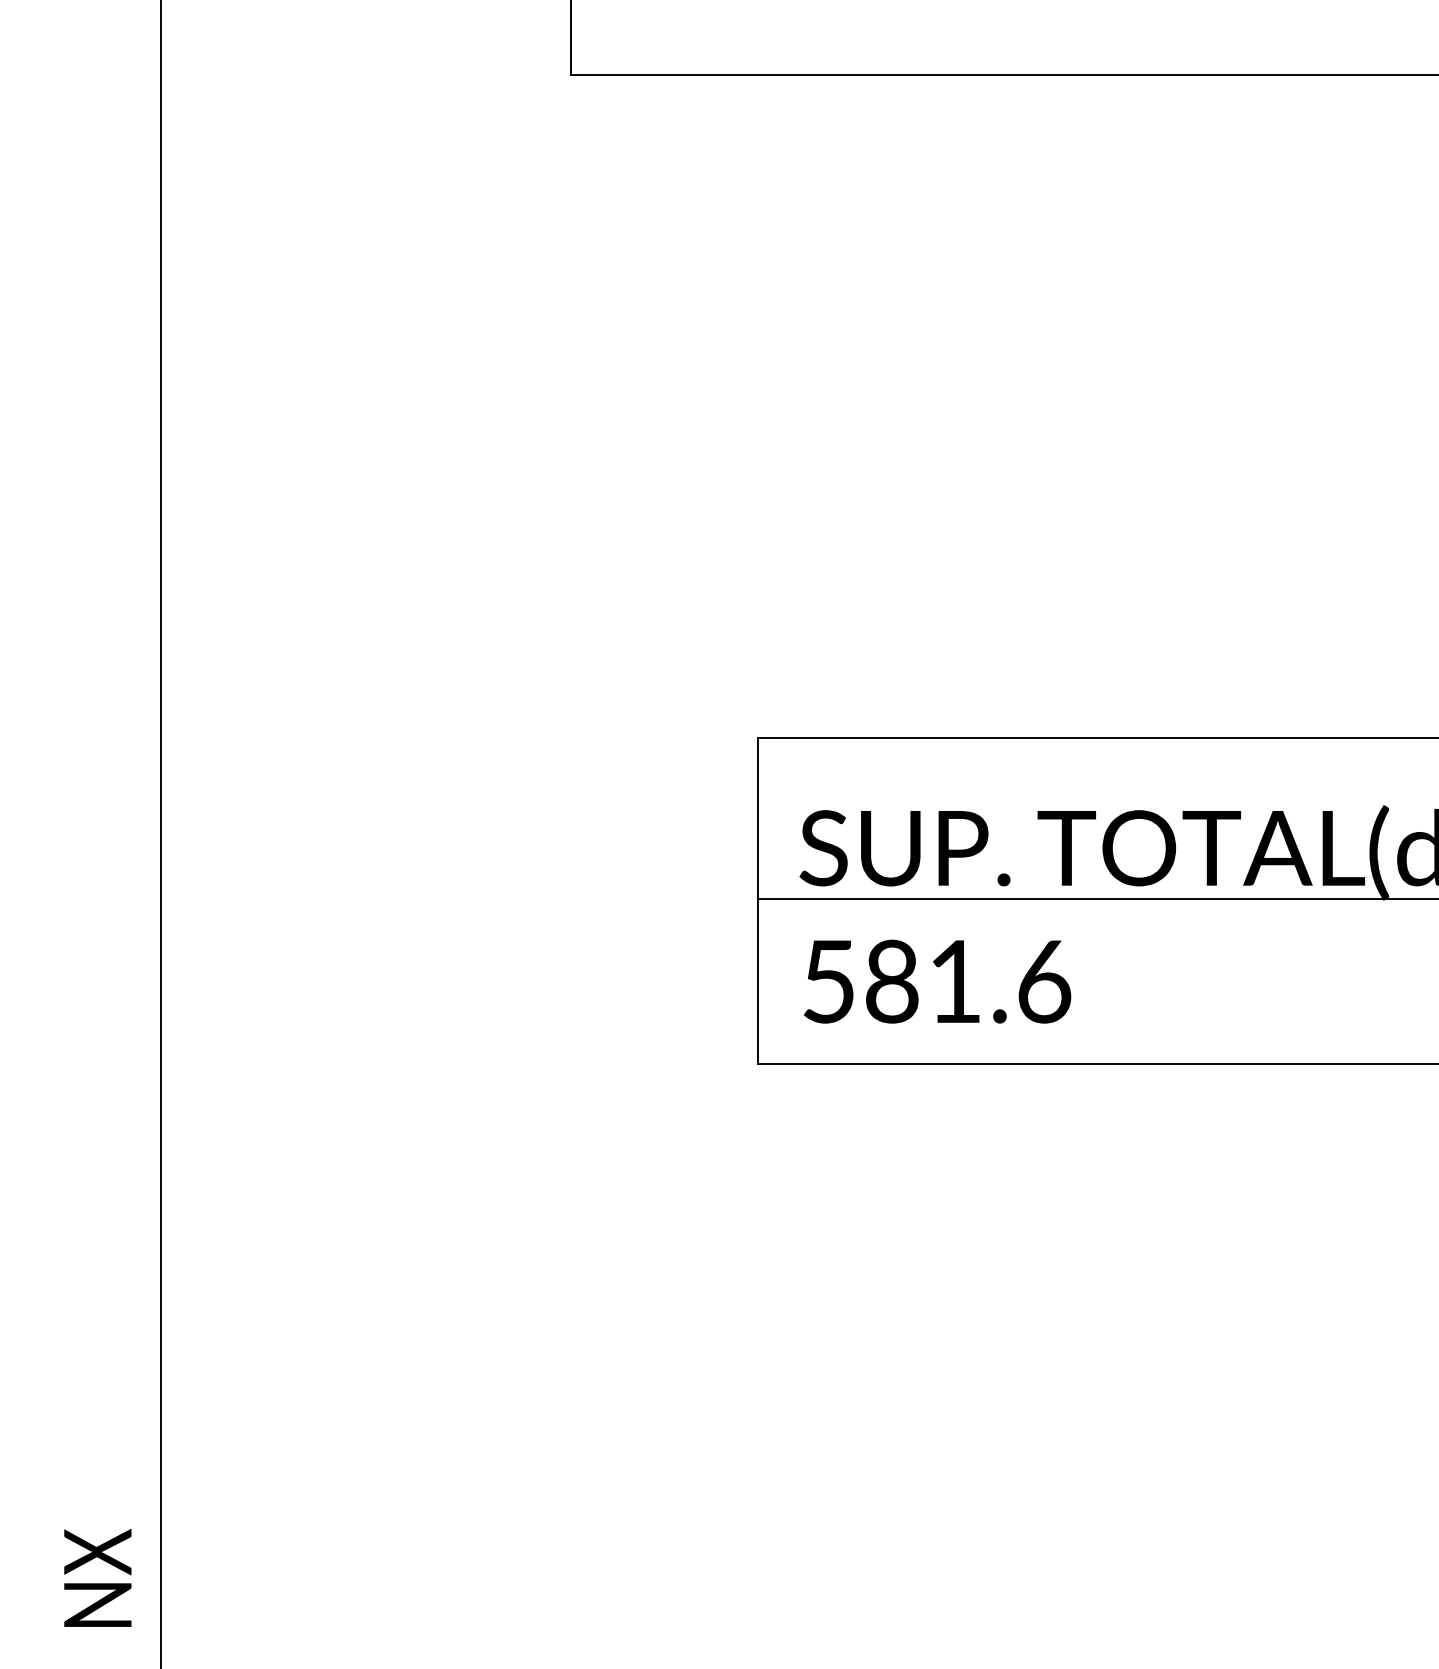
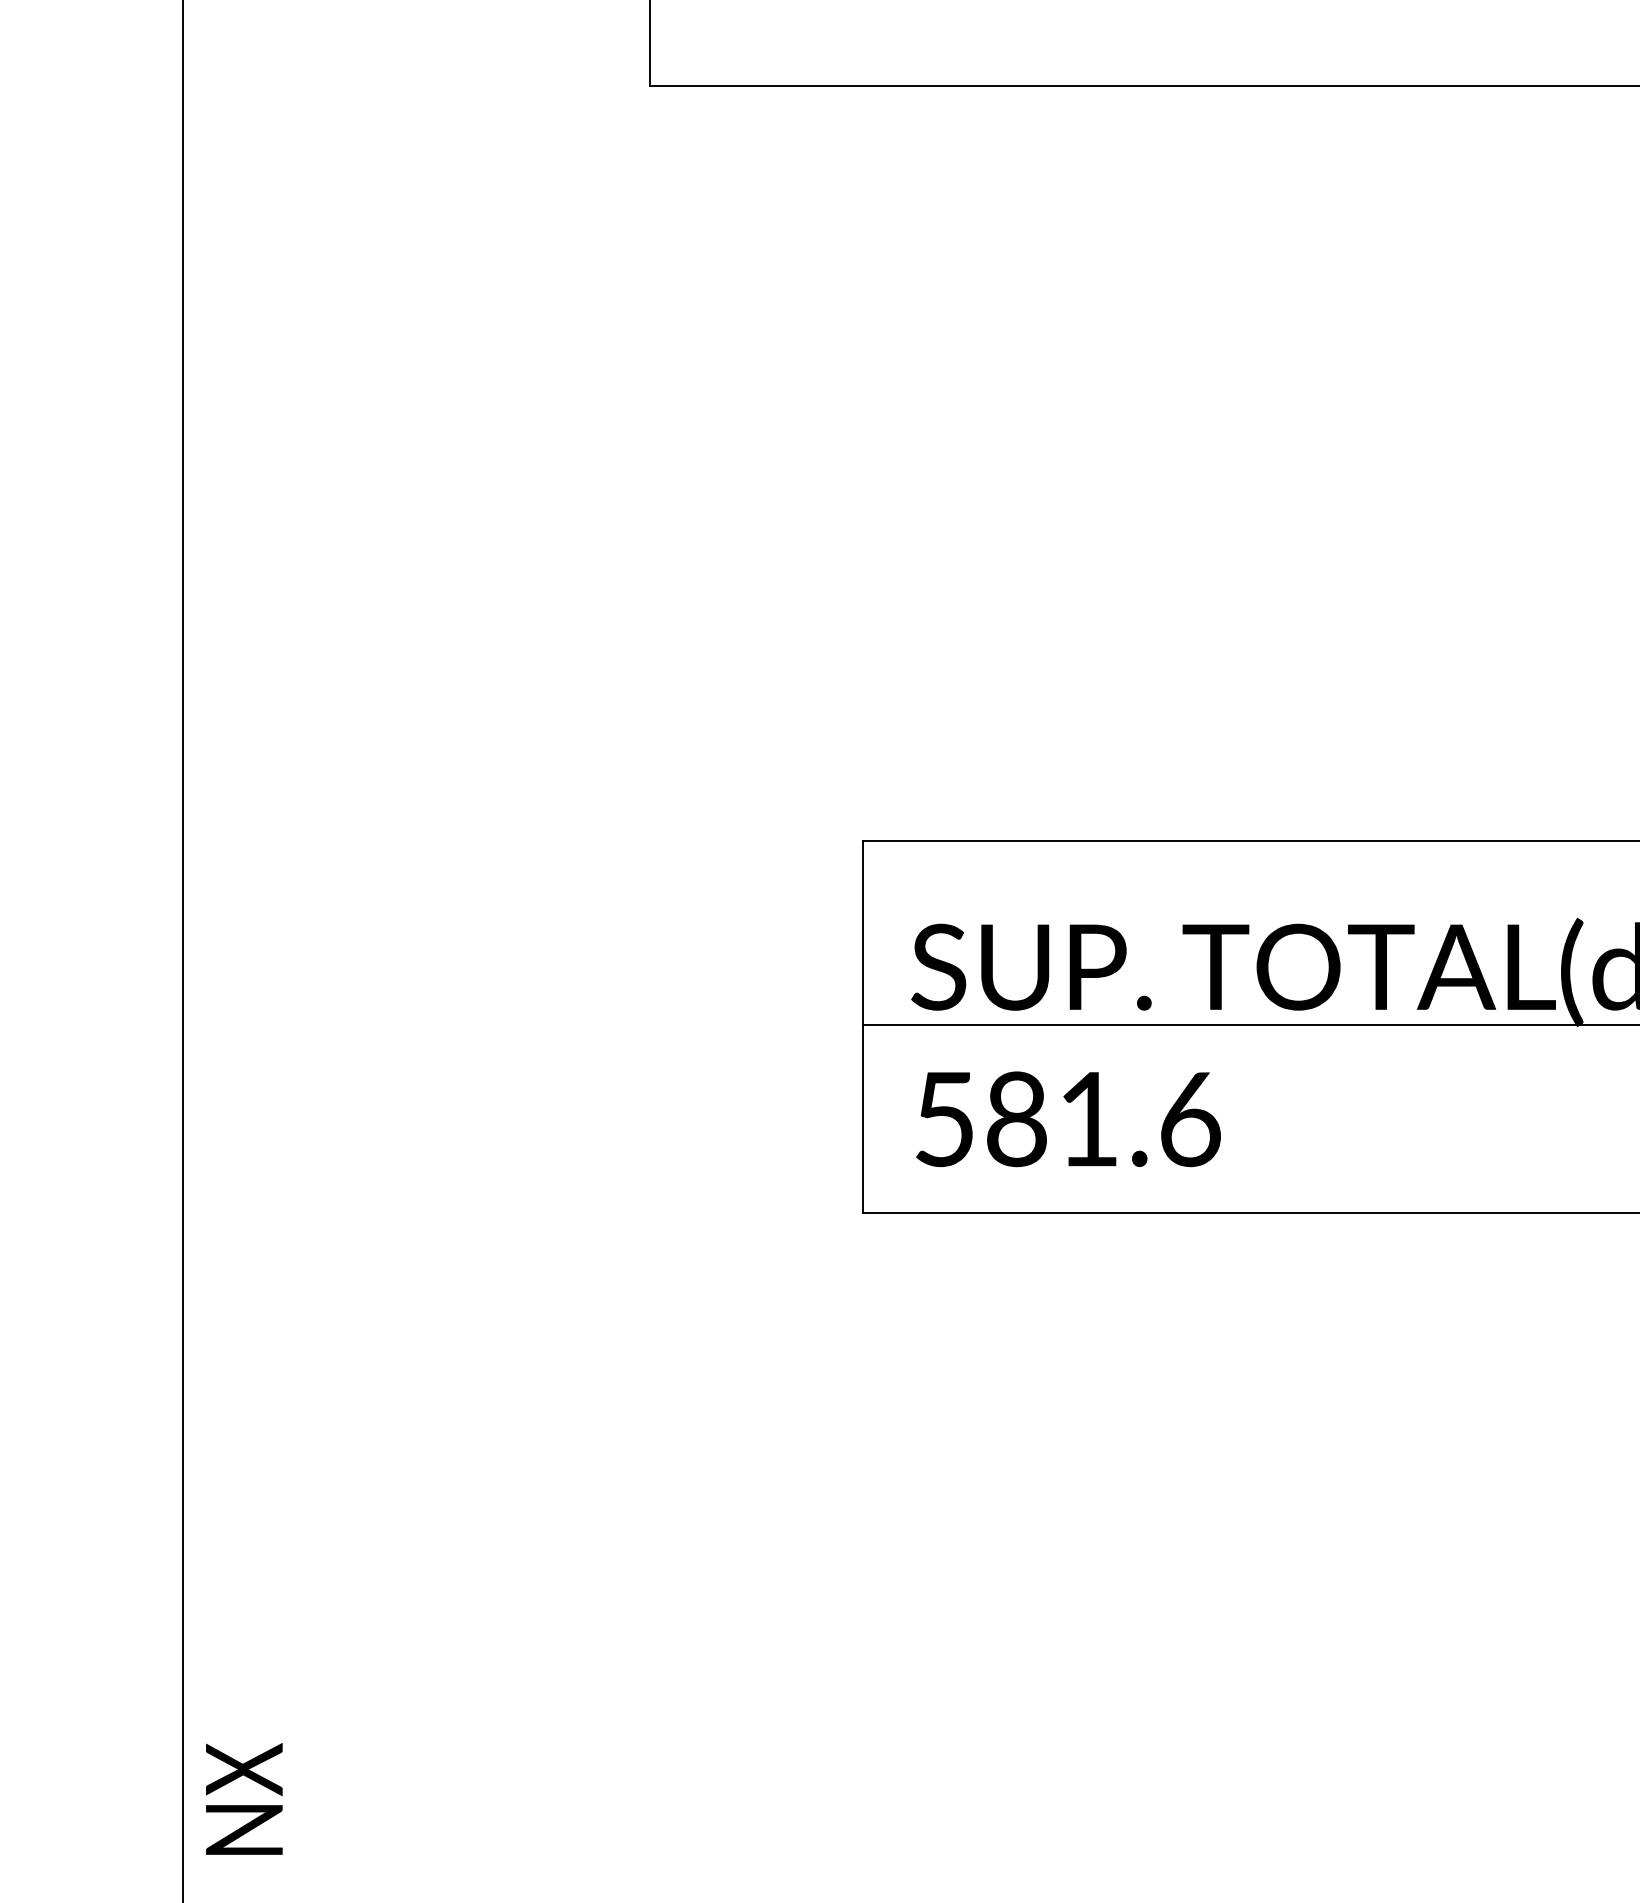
text: (98, 1577) -> (244, 1798), moved

